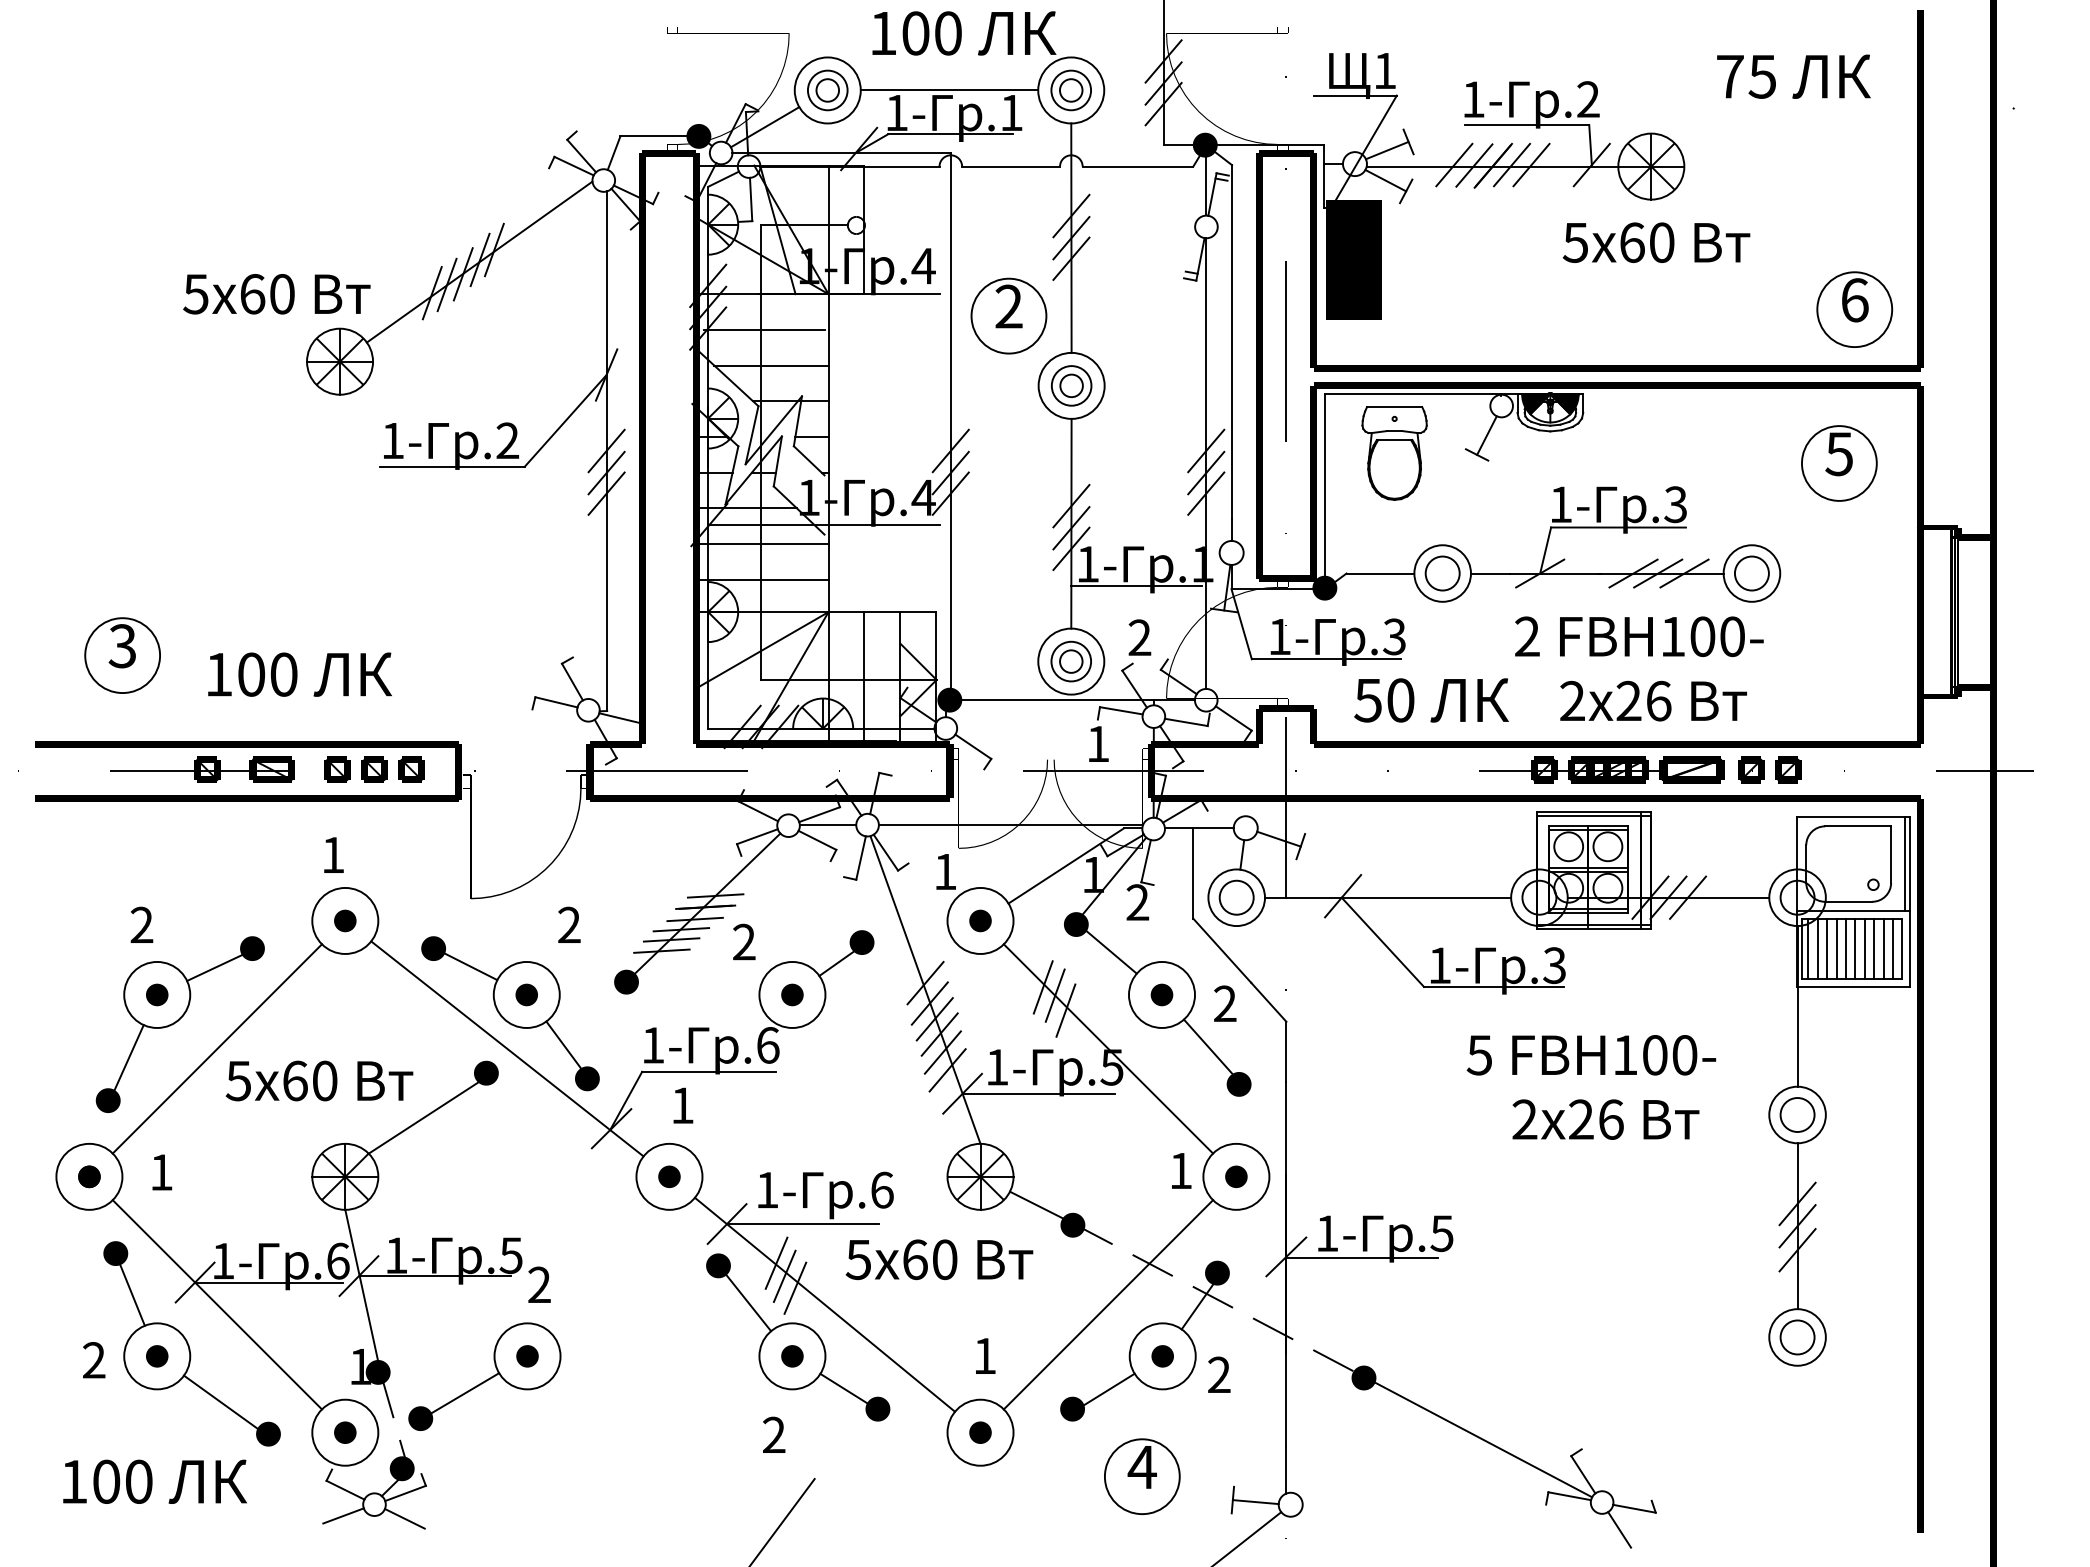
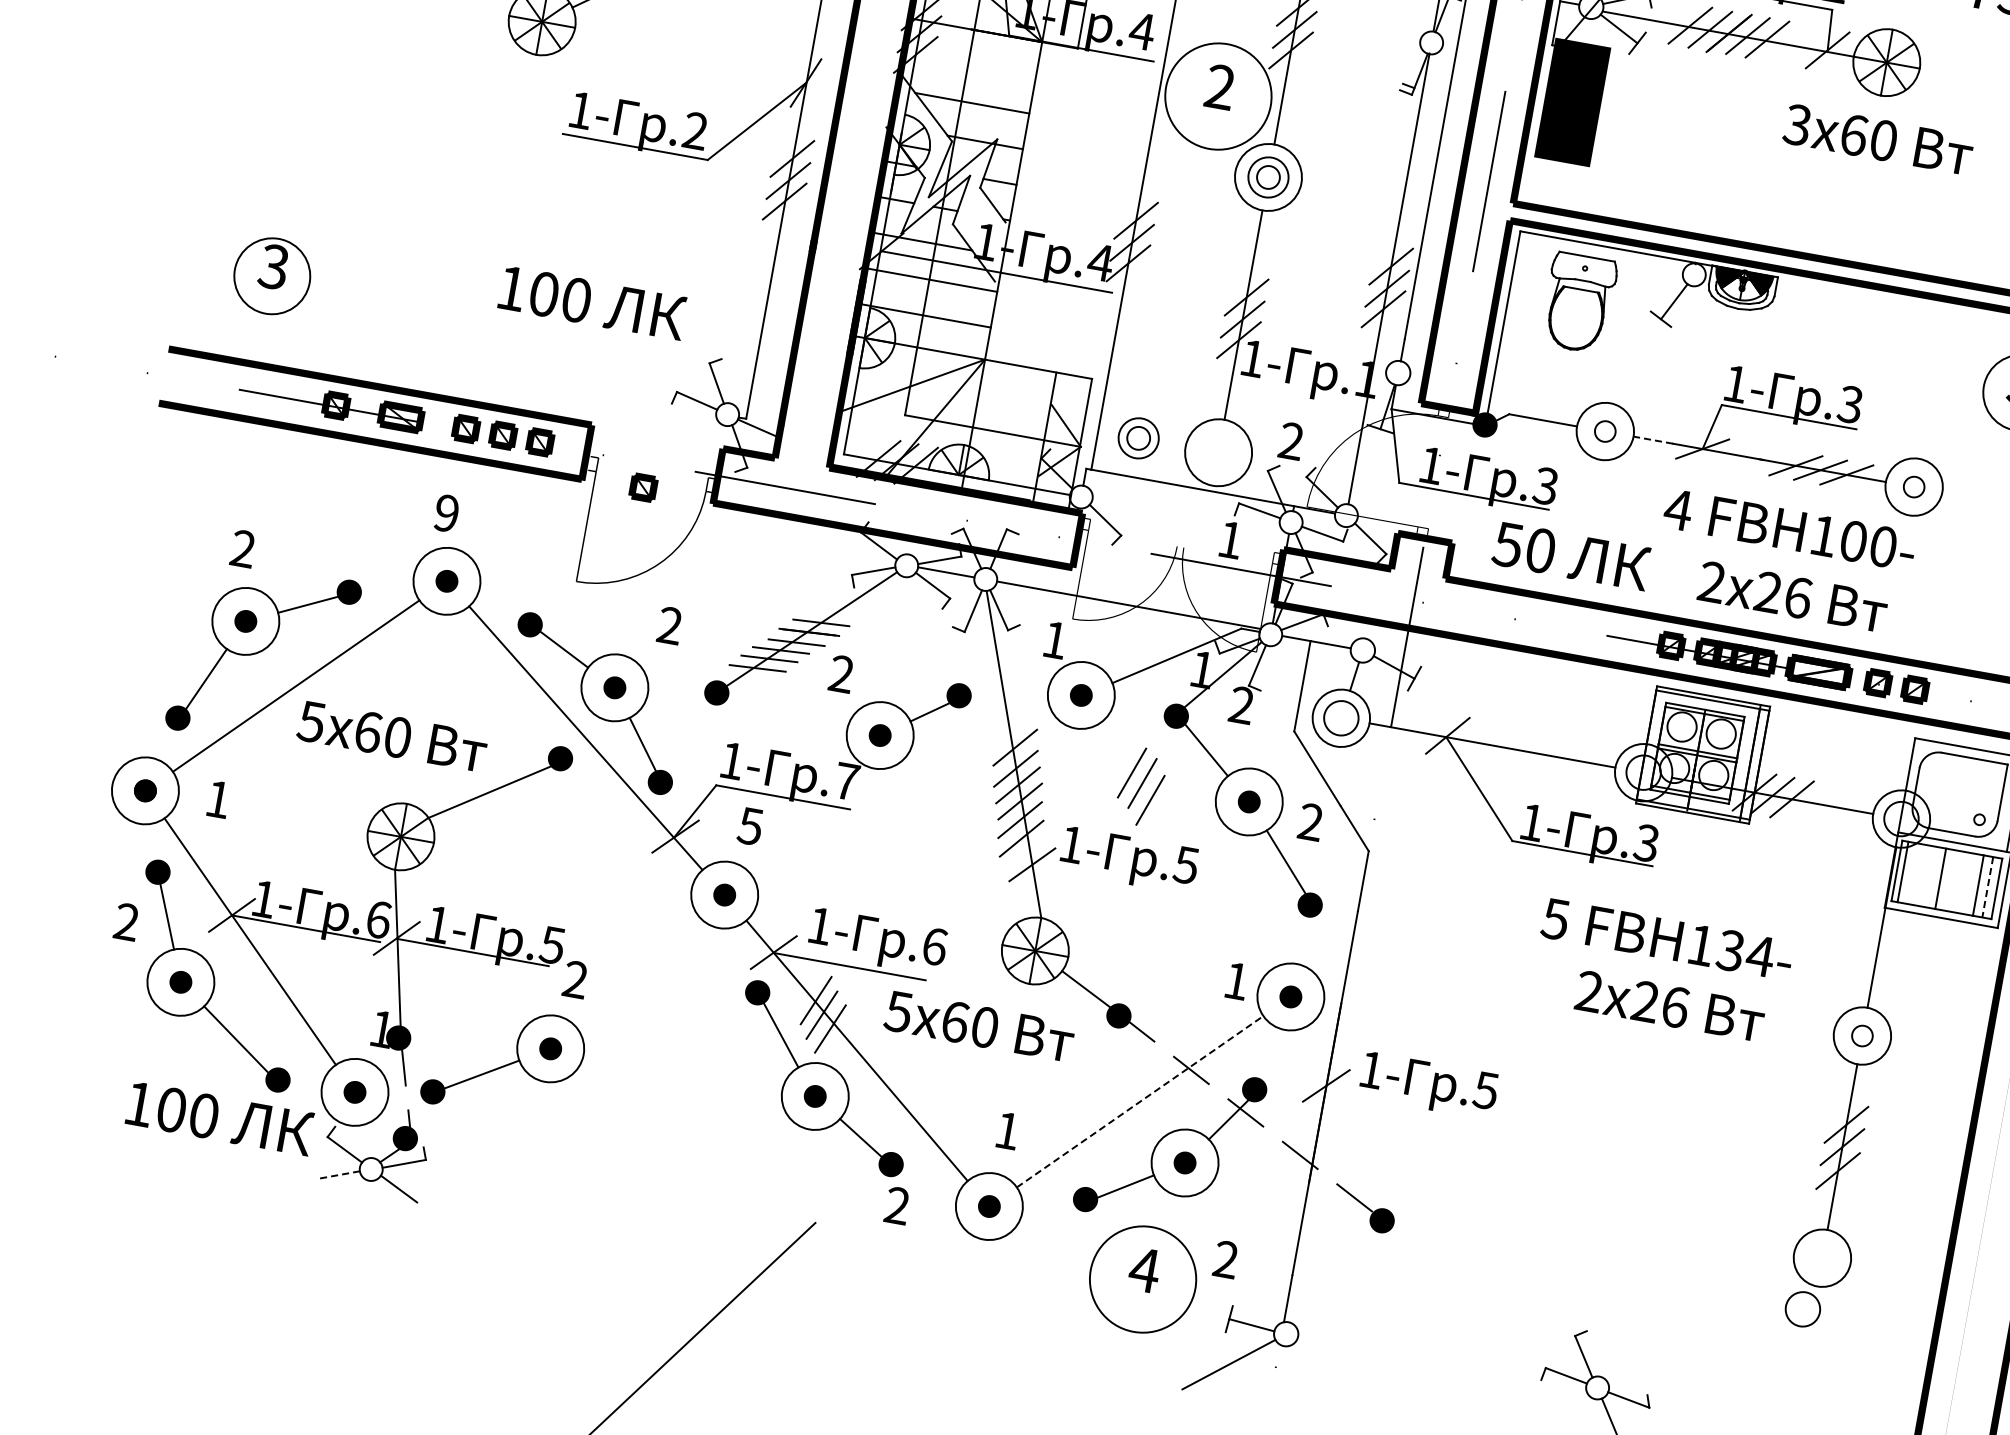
text: (1575, 242) -> (1797, 124), 5 -> 3
circle: (1008, 315) -> (1218, 95), size x1.4
line: (763, 329) -> (970, 65), removed
circle: (1442, 573) -> (1605, 431), size x0.6
line: (1490, 573) -> (1653, 440), solid -> dashed
circle: (1751, 573) -> (1913, 486), size x0.6
line: (1136, 586) -> (1297, 389), removed
text: (1526, 636) -> (1677, 509), 2 -> 4
part: (1070, 661) -> (1137, 438), moved
text: (299, 674) -> (592, 302), moved
line: (864, 676) -> (1009, 430), removed
fill: (949, 699) -> (1090, 468), removed
part: (519, 795) -> (643, 487), added
text: (333, 854) -> (447, 512), 1 -> 9
line: (1817, 948) -> (1912, 873), removed
line: (1827, 948) -> (1922, 875), removed
line: (1836, 948) -> (1931, 876), removed
line: (1855, 948) -> (1950, 880), removed
line: (1864, 948) -> (1959, 881), removed
line: (1874, 948) -> (1969, 883), removed
line: (1893, 949) -> (1987, 888), solid -> dashed
text: (768, 1045) -> (847, 781), .6 -> .7
line: (1108, 1048) -> (1186, 845), removed
text: (1670, 1055) -> (1746, 953), FBH100- -> FBH134-
line: (1038, 1094) -> (1108, 879), removed
text: (681, 1105) -> (749, 826), 1 -> 5
circle: (1797, 1114) -> (1862, 1035), size x0.6
line: (1362, 1257) -> (1402, 1100), removed
line: (1108, 1304) -> (1140, 1101), solid -> dashed
circle: (1797, 1337) -> (1802, 1309), moved
text: (94, 1360) -> (127, 922), moved
text: (1219, 1374) -> (1226, 1259), moved
text: (774, 1434) -> (897, 1205), moved
line: (1480, 1437) -> (1487, 1301), removed
circle: (1141, 1476) -> (1142, 1279), size x1.4
text: (154, 1481) -> (219, 1118), moved
line: (343, 1515) -> (338, 1174), solid -> dashed

